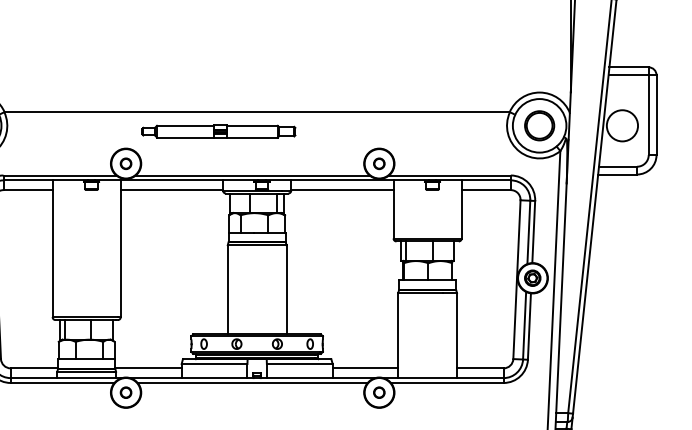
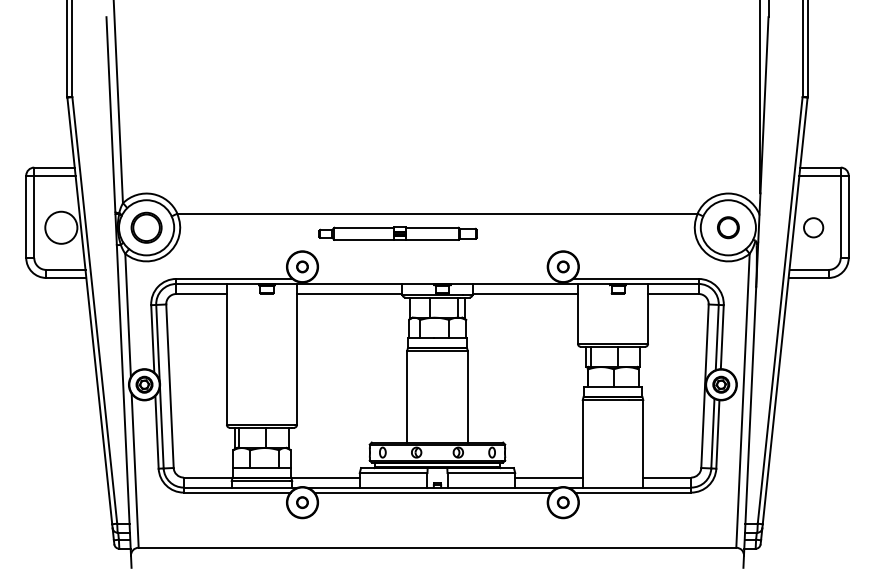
part: (539, 125) -> (728, 227), size x0.7
circle: (622, 125) -> (813, 227), size x0.6
line: (252, 175) -> (432, 278), removed

